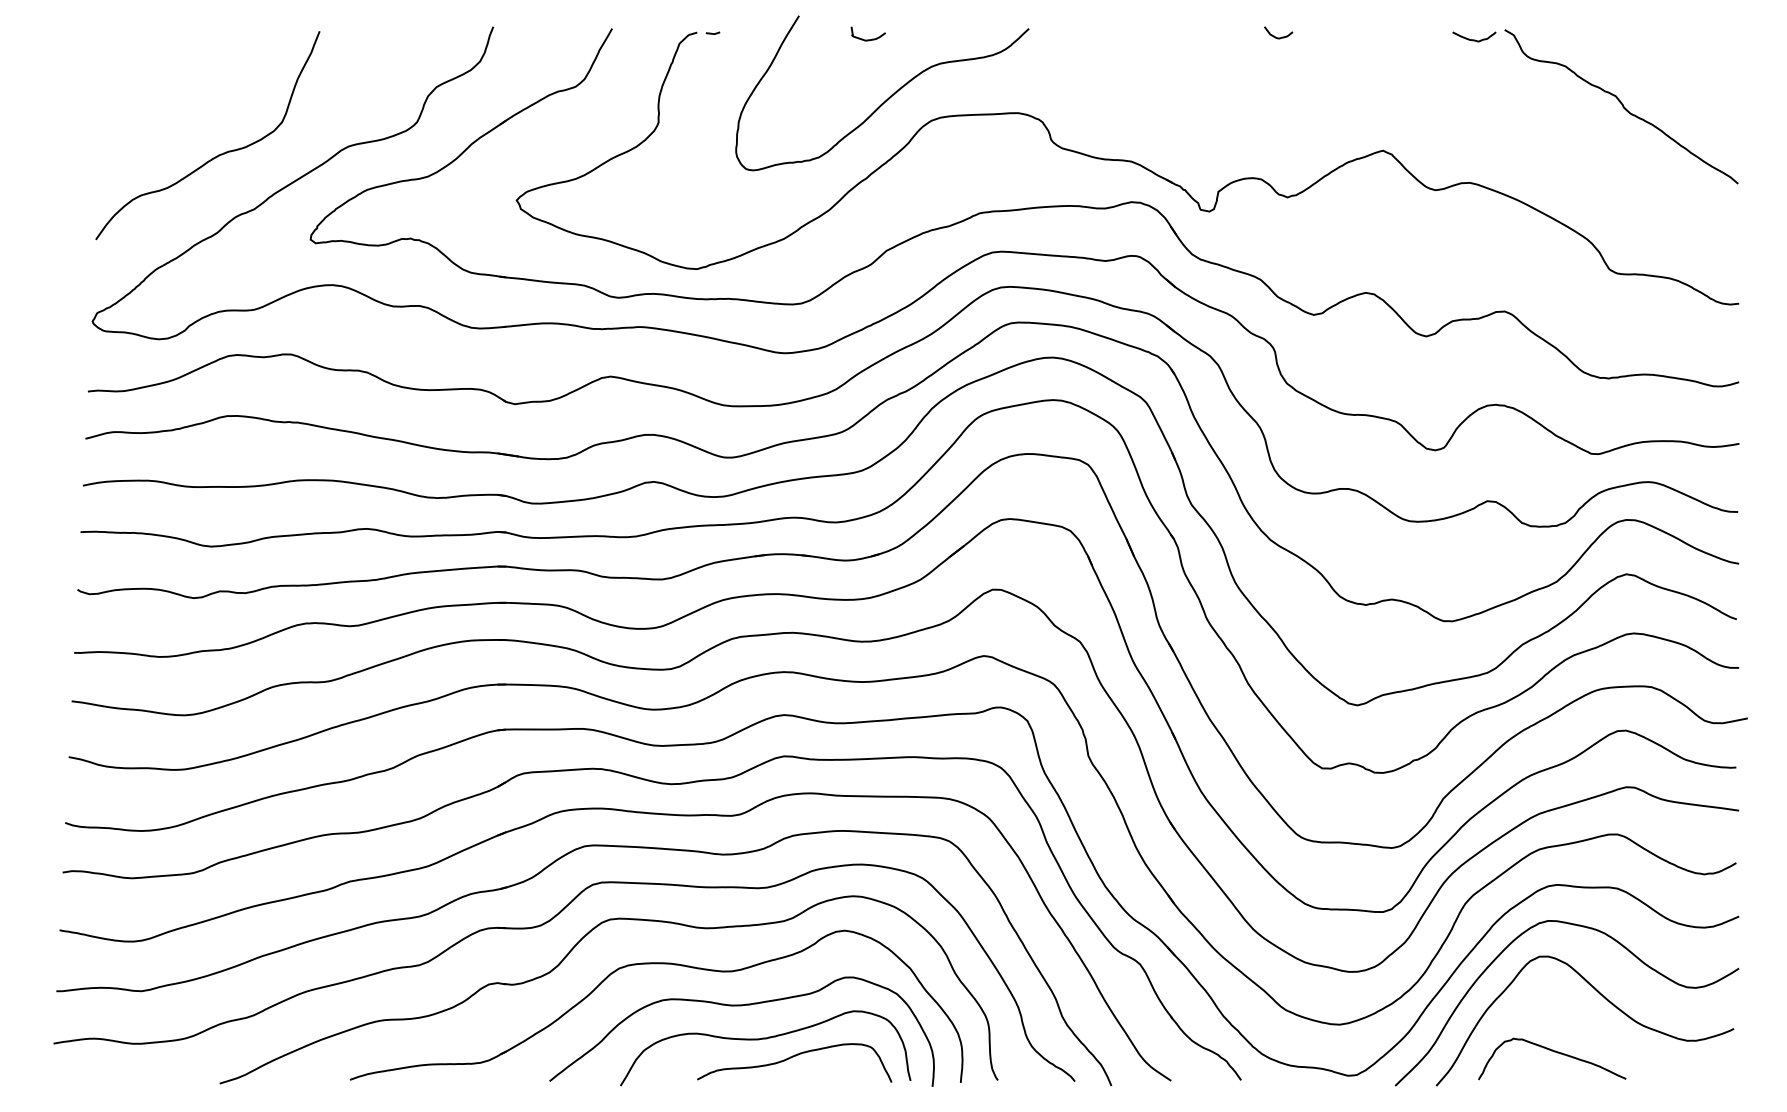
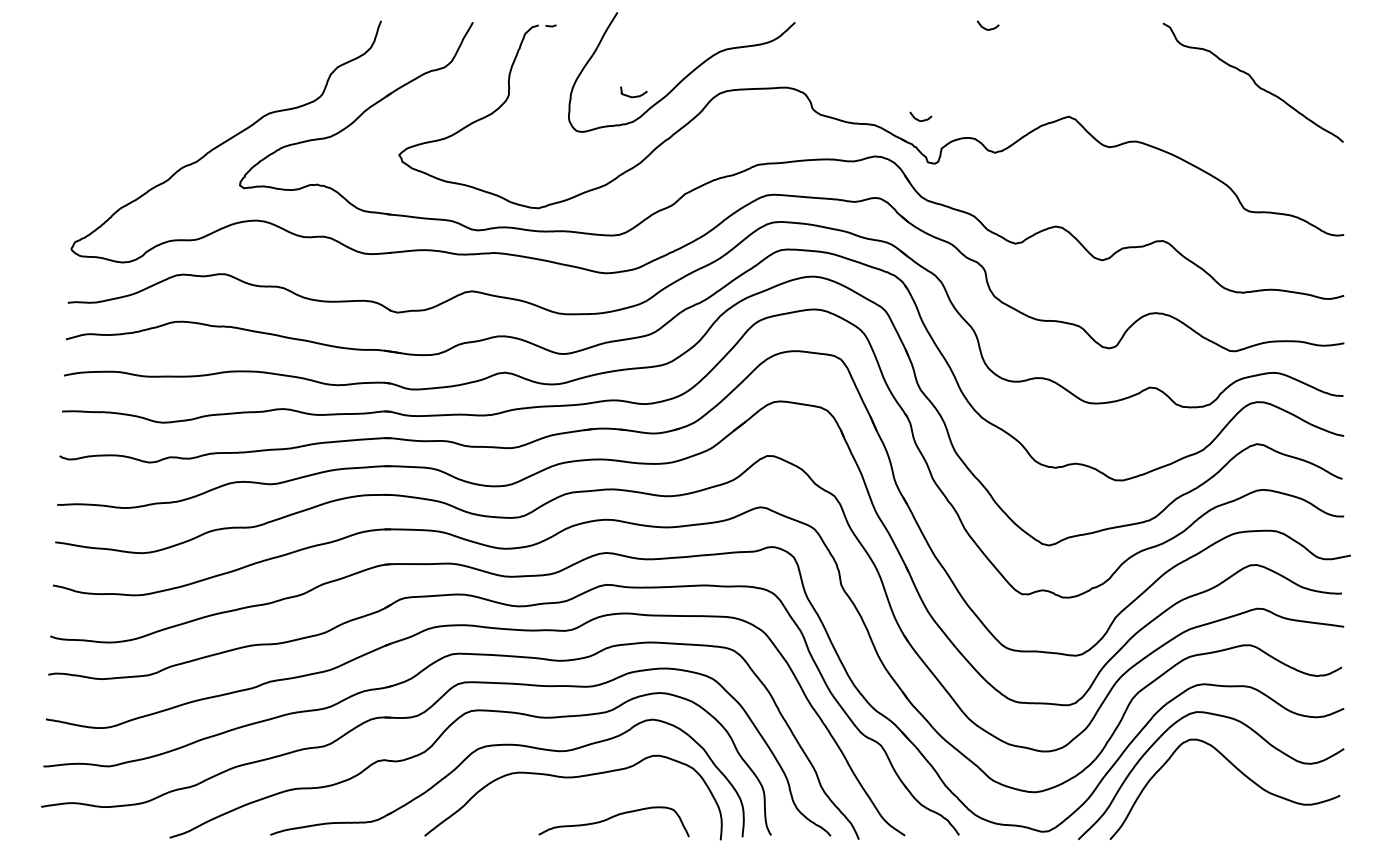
curve: (867, 39) -> (633, 96), moved
curve: (1474, 39) -> (1139, 30), removed
curve: (1187, 153) -> (917, 118), added
curve: (216, 155) -> (167, 120), removed
curve: (765, 1039) -> (591, 803), removed
curve: (1554, 1052) -> (1201, 813), removed

